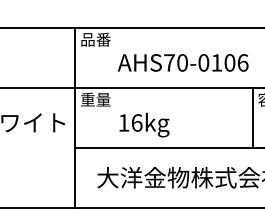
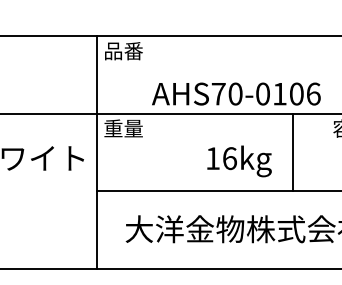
text: (183, 62) -> (236, 93), moved
line: (252, 118) -> (292, 152), moved
text: (144, 125) -> (239, 161), moved

